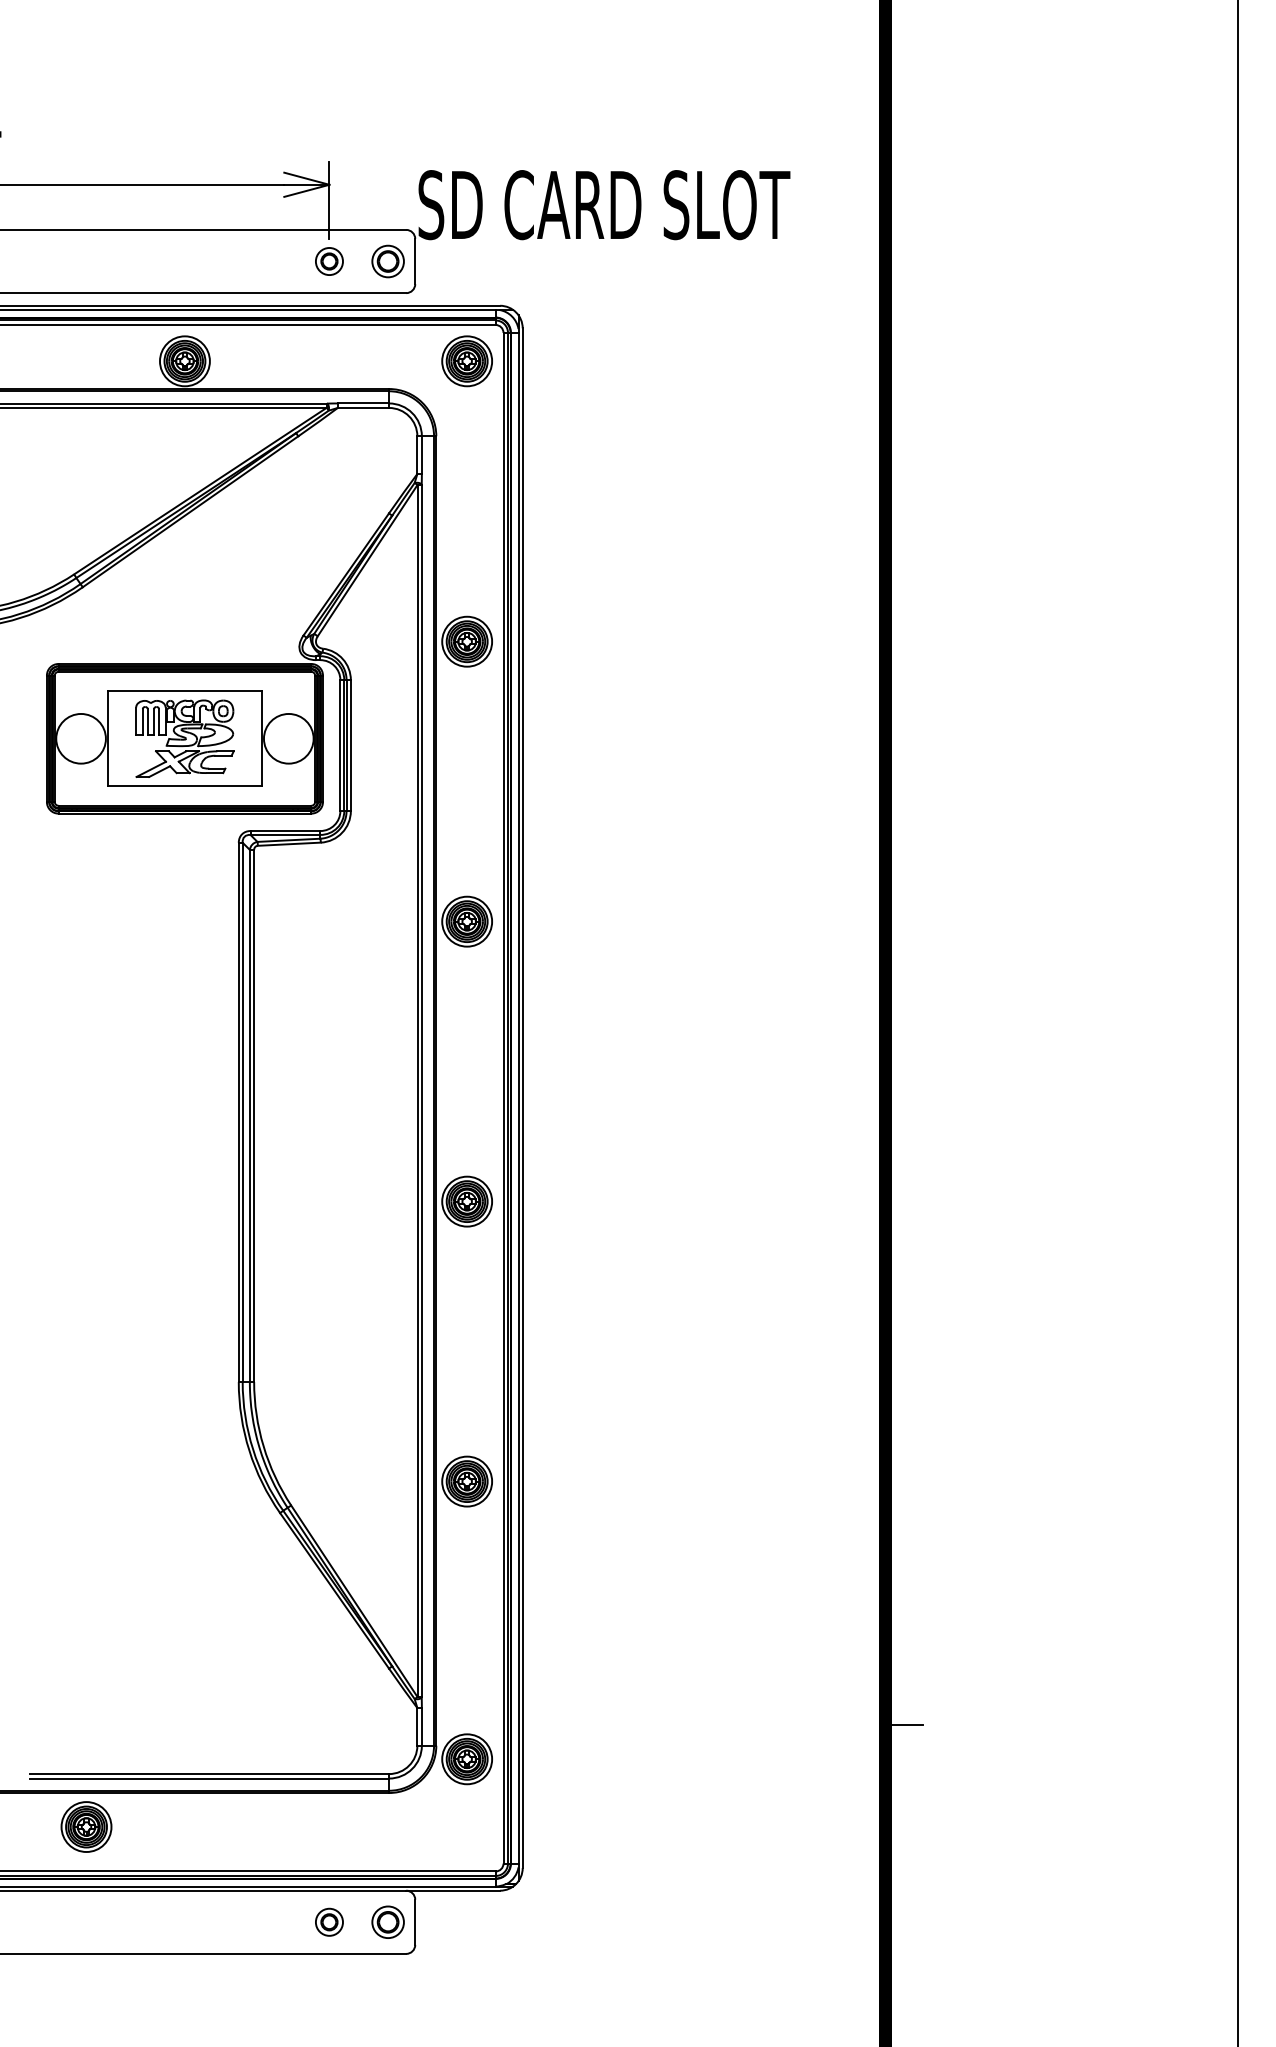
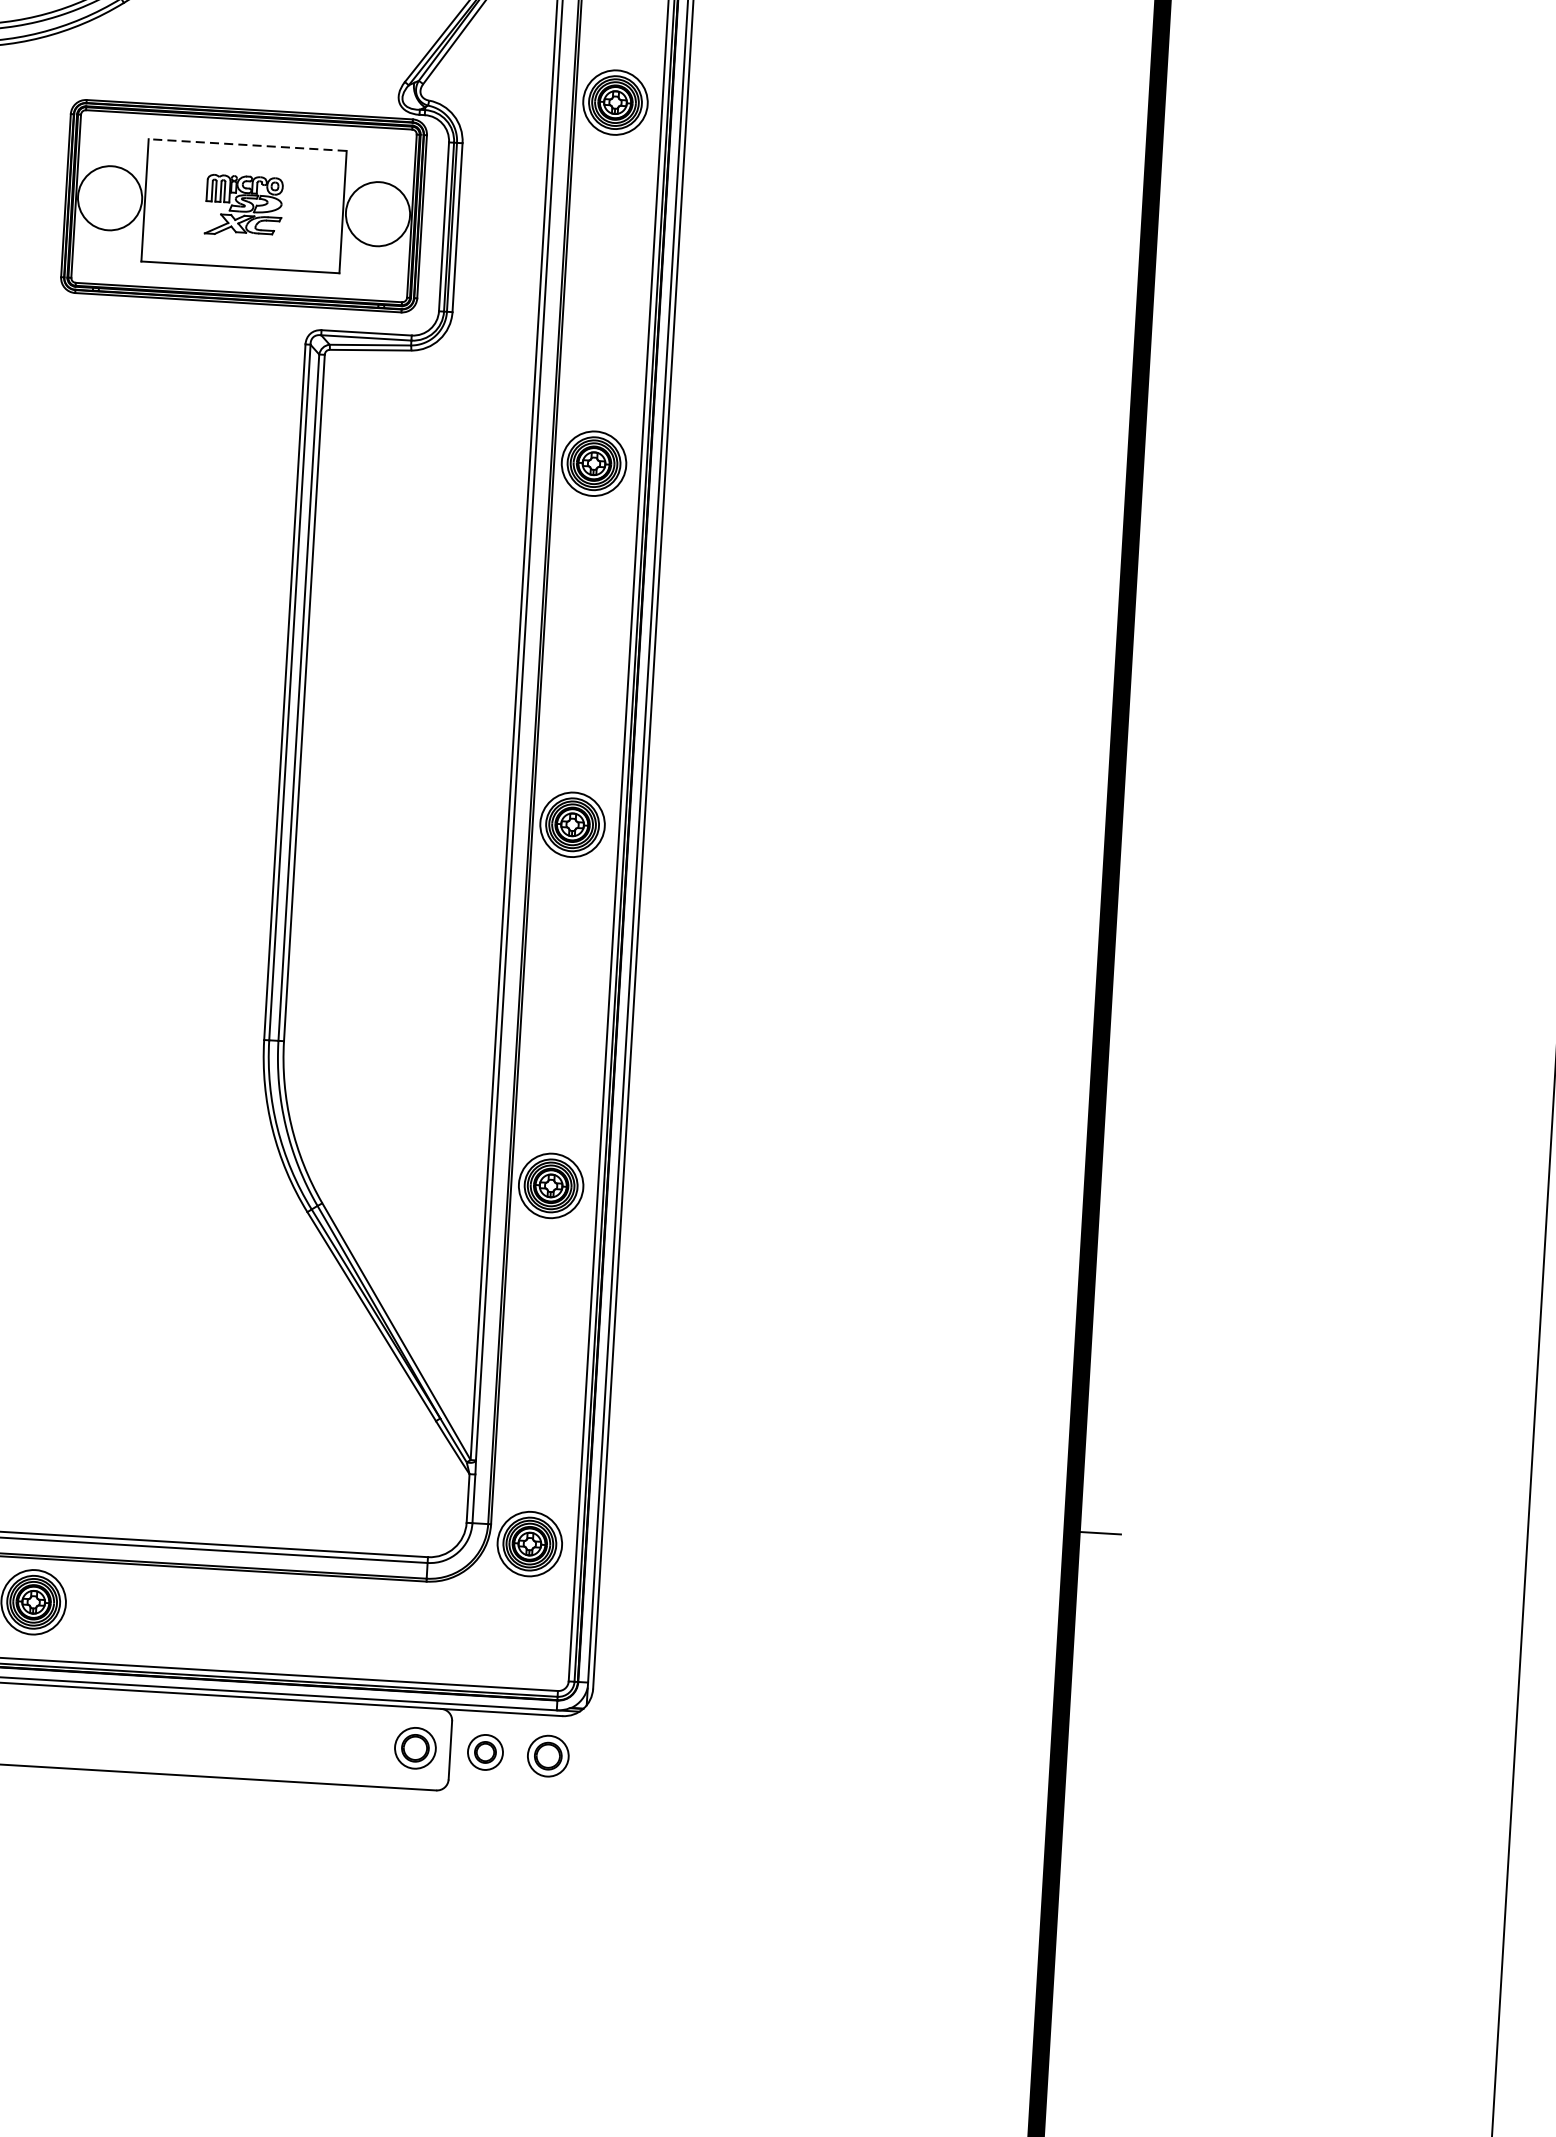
line: (184, 691) -> (247, 145), solid -> dashed
part: (184, 738) -> (243, 205), size x0.6
part: (329, 1921) -> (485, 1751), moved
part: (490, 1921) -> (547, 1755), added

